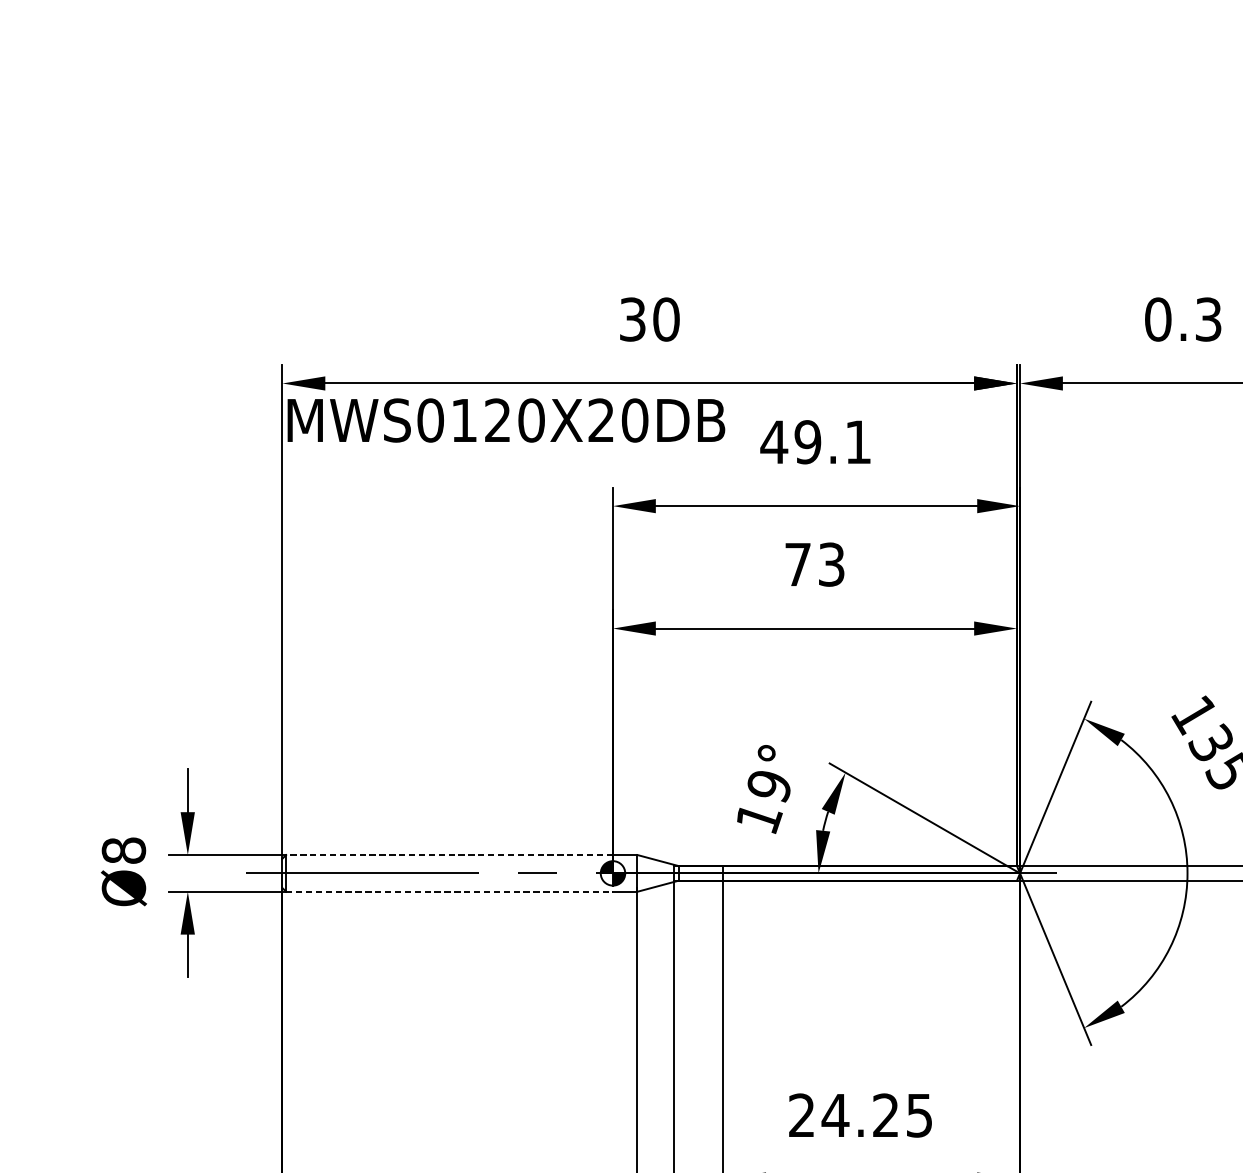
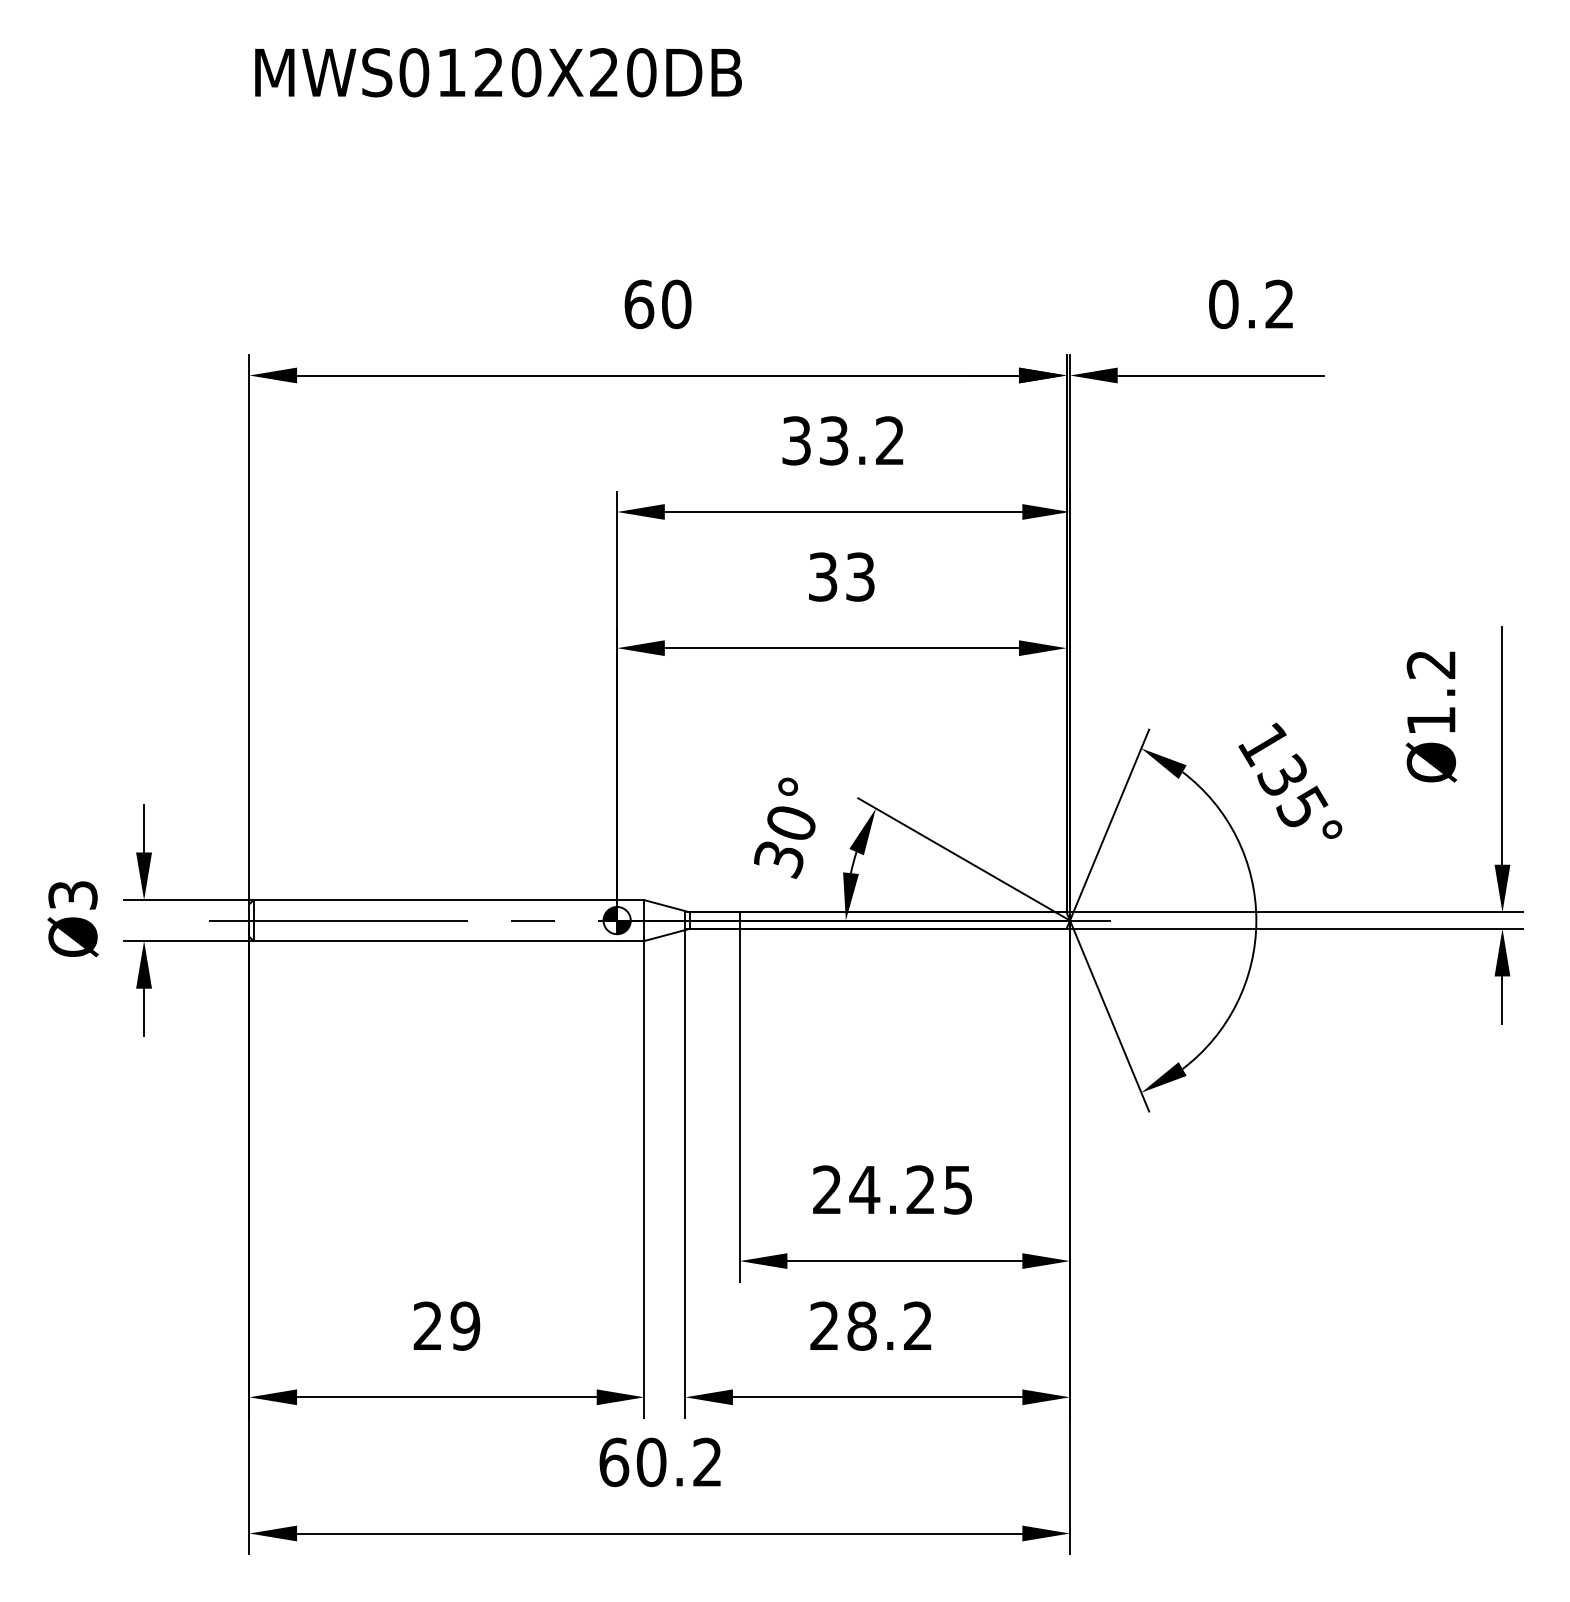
text: (633, 319) -> (639, 304), 30 -> 60
text: (1208, 319) -> (1279, 304), 0.3 -> 0.2
text: (506, 420) -> (498, 72), moved
text: (815, 441) -> (842, 440), 49.1 -> 33.2
text: (798, 564) -> (823, 576), 73 -> 33
text: (763, 803) -> (784, 842), 19° -> 30°
text: (123, 849) -> (72, 894), Ø8 -> Ø3
line: (449, 855) -> (435, 900), dashed -> solid
line: (449, 892) -> (435, 941), dashed -> solid

